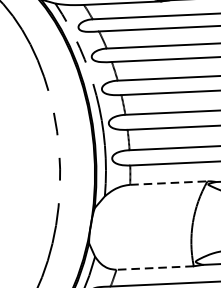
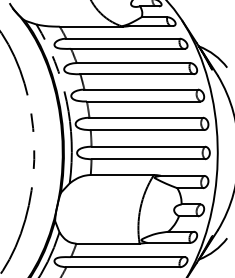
line: (169, 182) -> (122, 174), dashed -> solid
line: (155, 267) -> (108, 243), dashed -> solid

